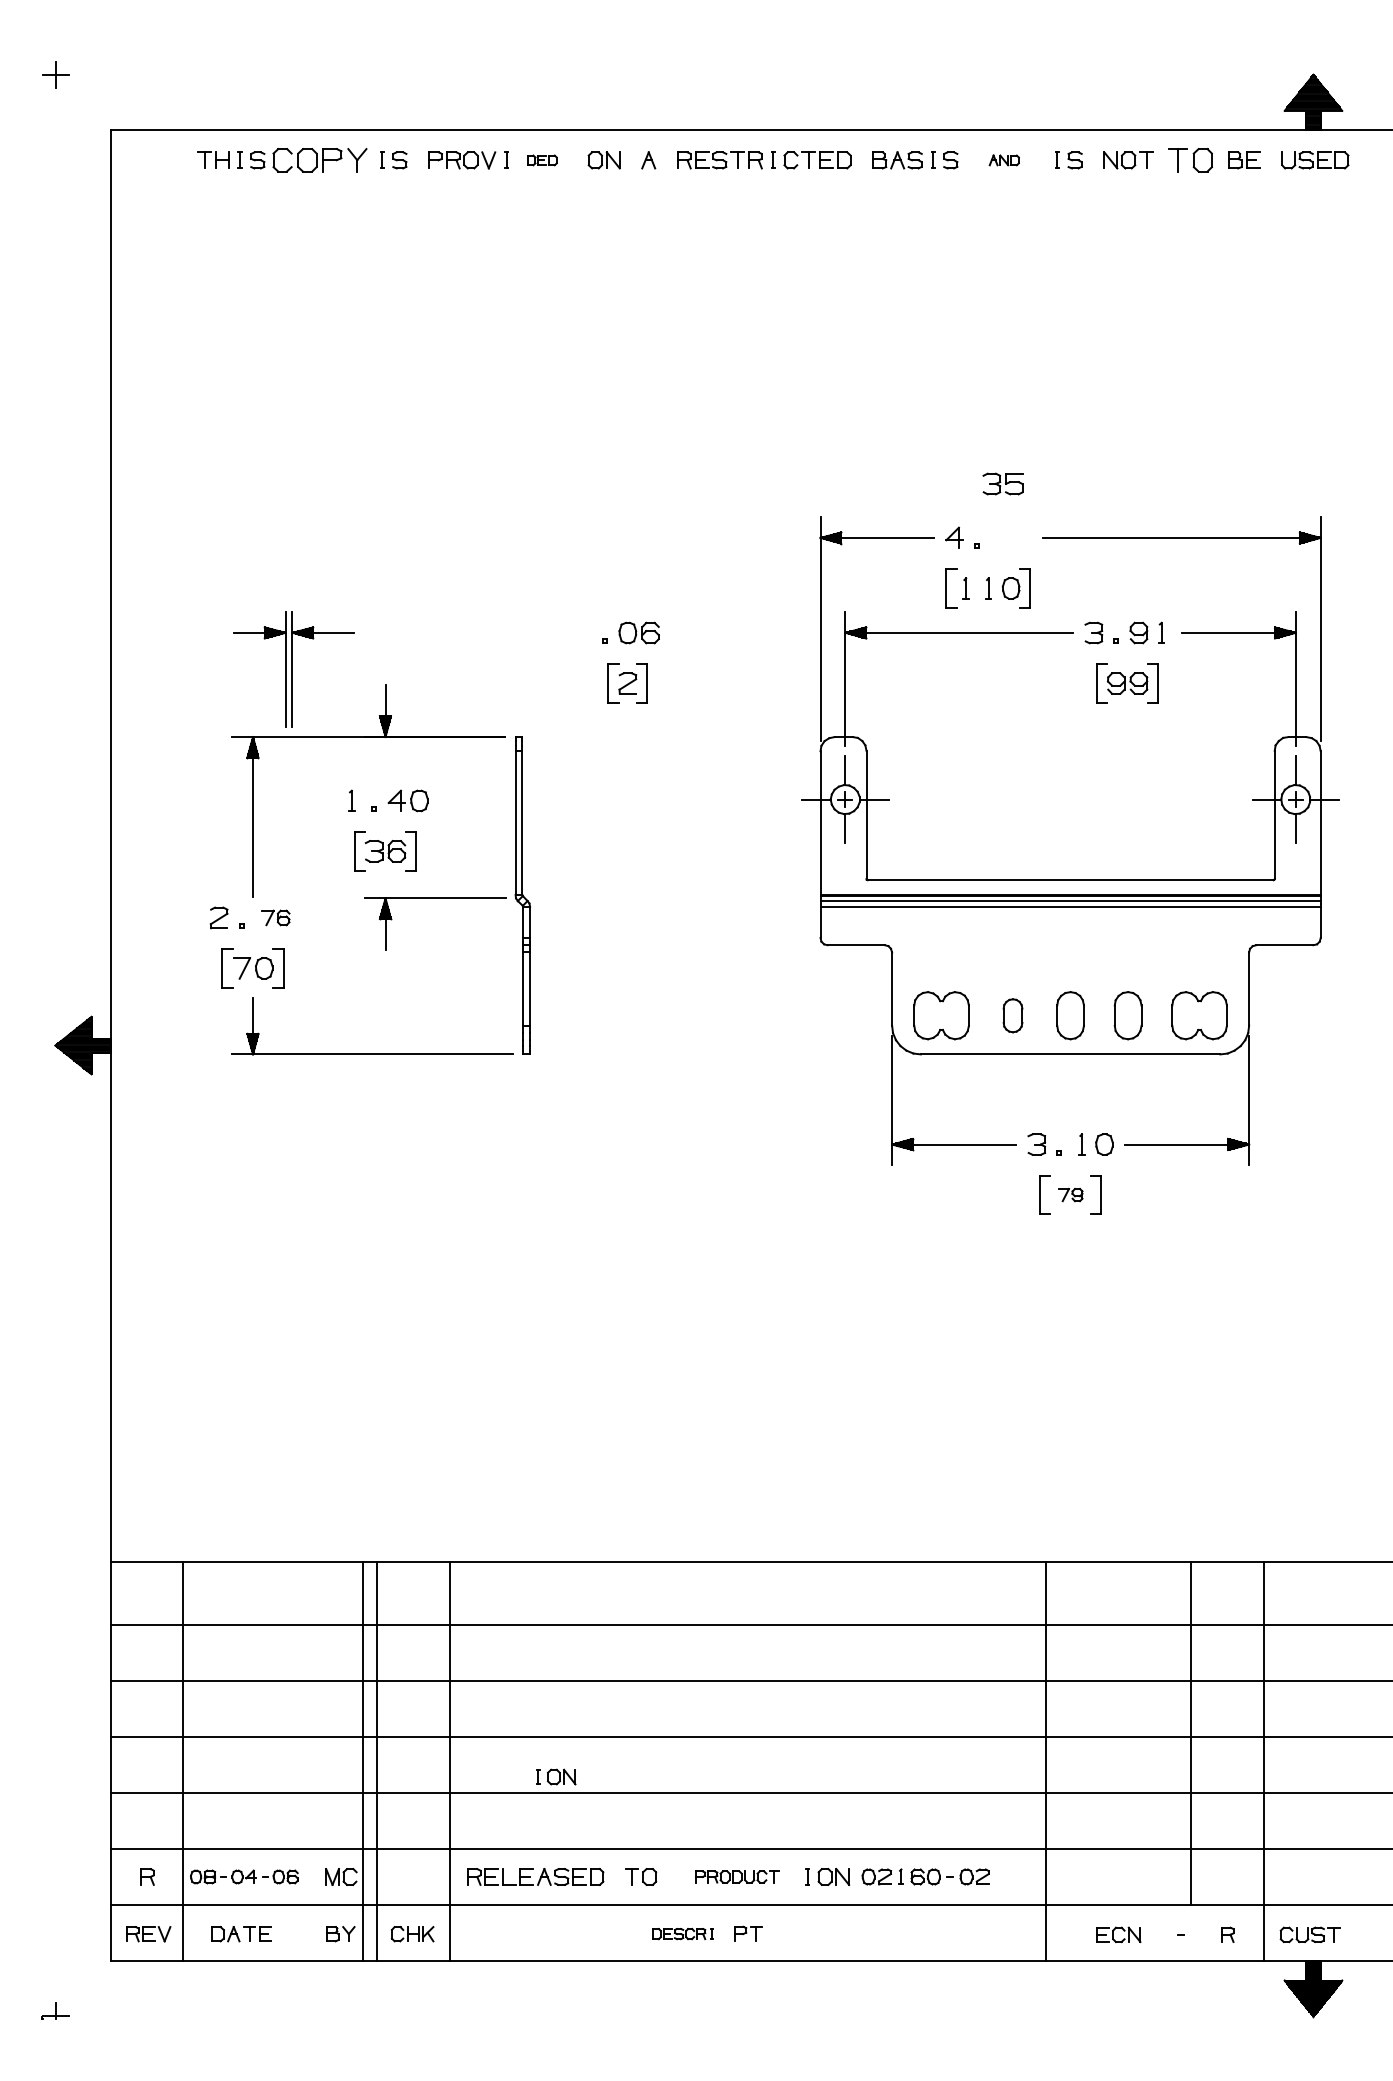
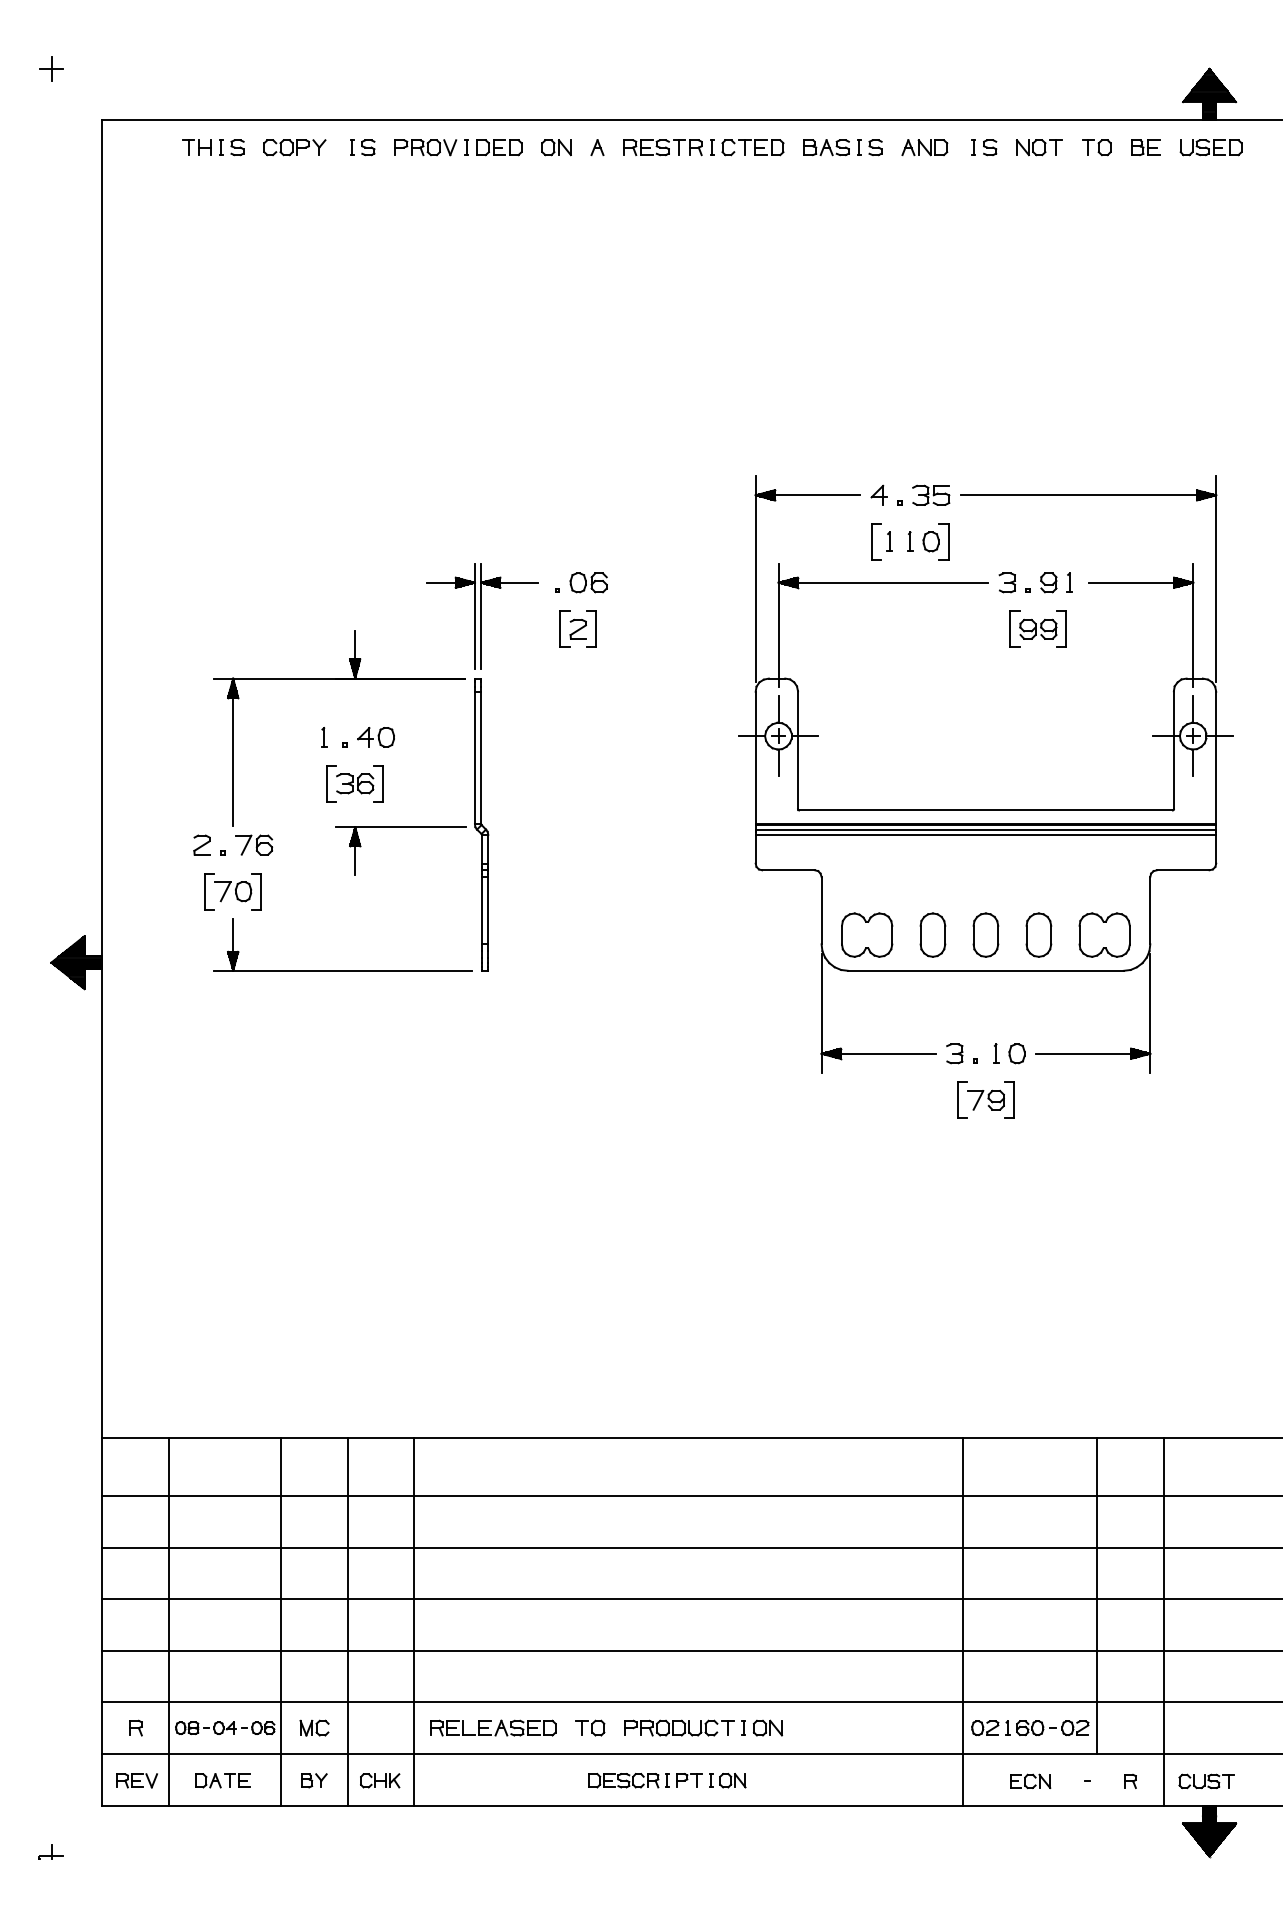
part: (319, 160) -> (294, 147), size x0.71
part: (542, 160) -> (499, 147), size x1.67
part: (1004, 160) -> (925, 147), size x1.67
part: (1191, 160) -> (1097, 147), size x0.71
part: (1002, 483) -> (930, 494), moved
part: (293, 669) -> (482, 616), moved
part: (275, 917) -> (253, 844), size x1.43
part: (1012, 1015) -> (932, 934), size x1.43
part: (1070, 1194) -> (985, 1099), size x1.67
line: (362, 1761) -> (280, 1621), moved
part: (556, 1776) -> (728, 1780), moved
part: (737, 1876) -> (679, 1727), size x1.43
part: (925, 1876) -> (1030, 1727), moved
part: (682, 1933) -> (628, 1780), size x1.43

